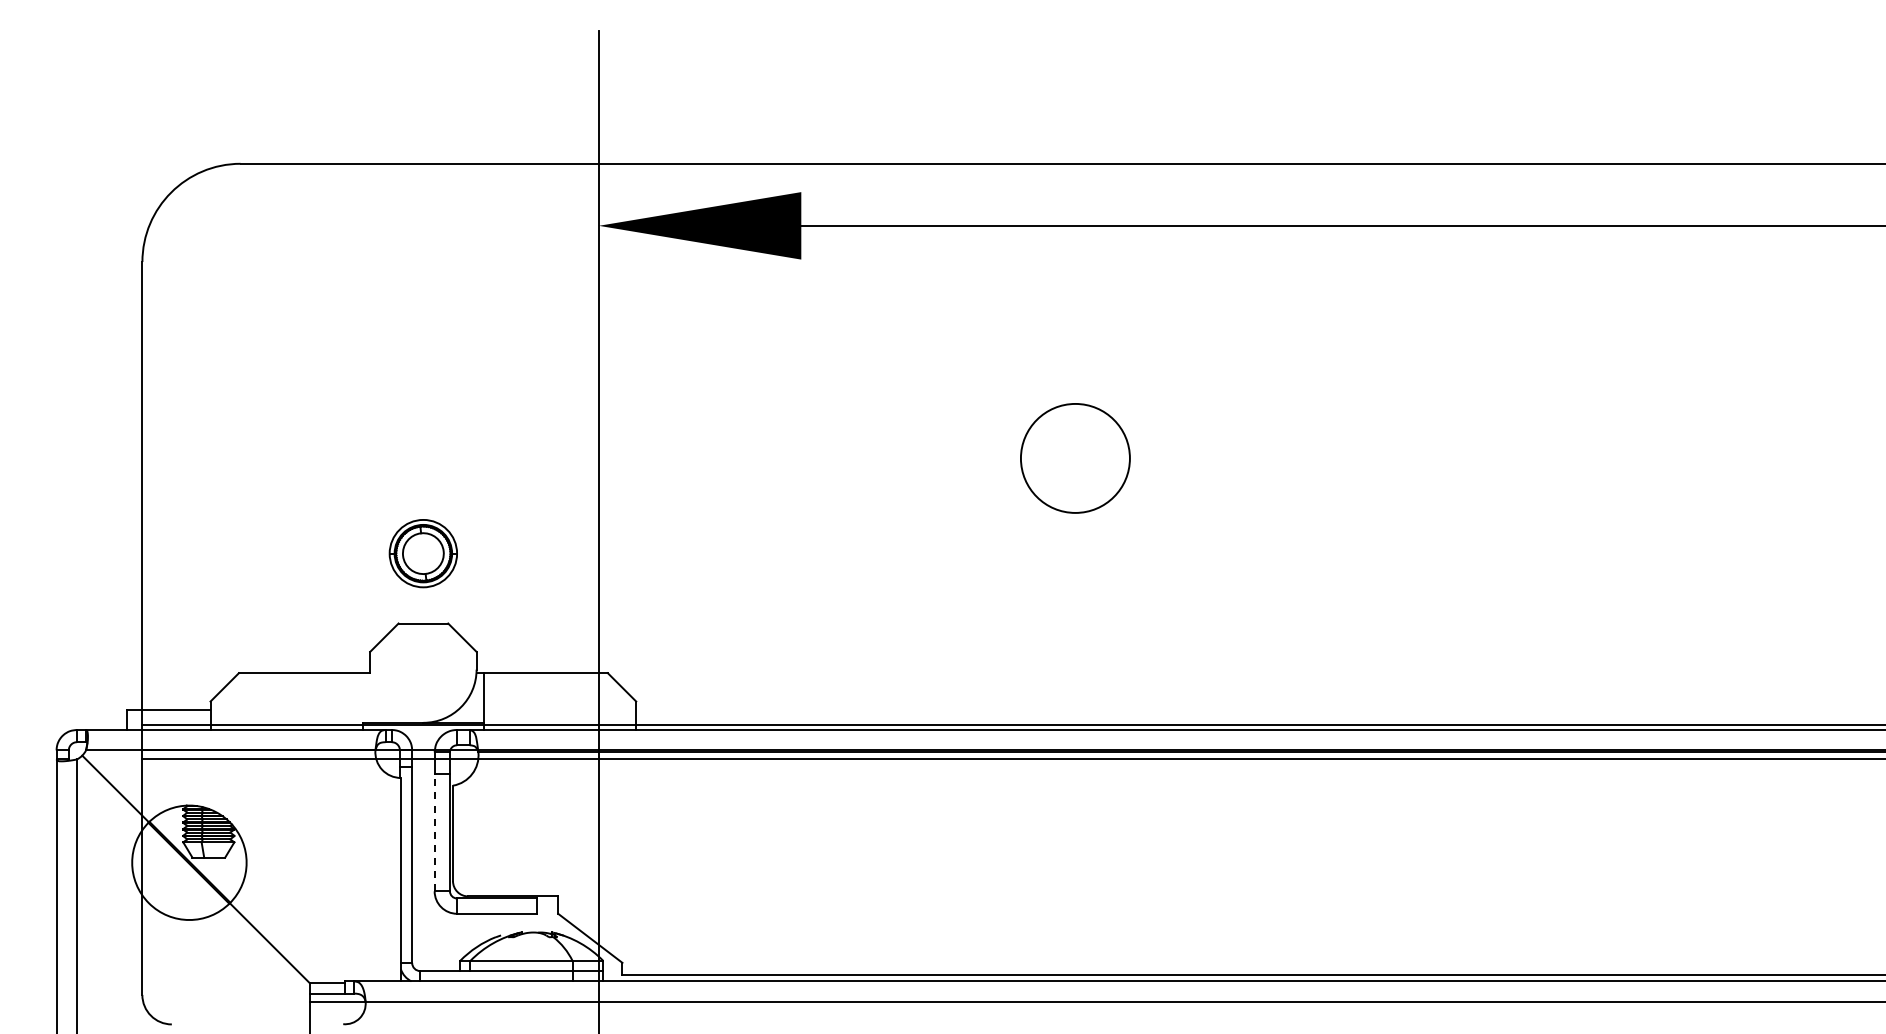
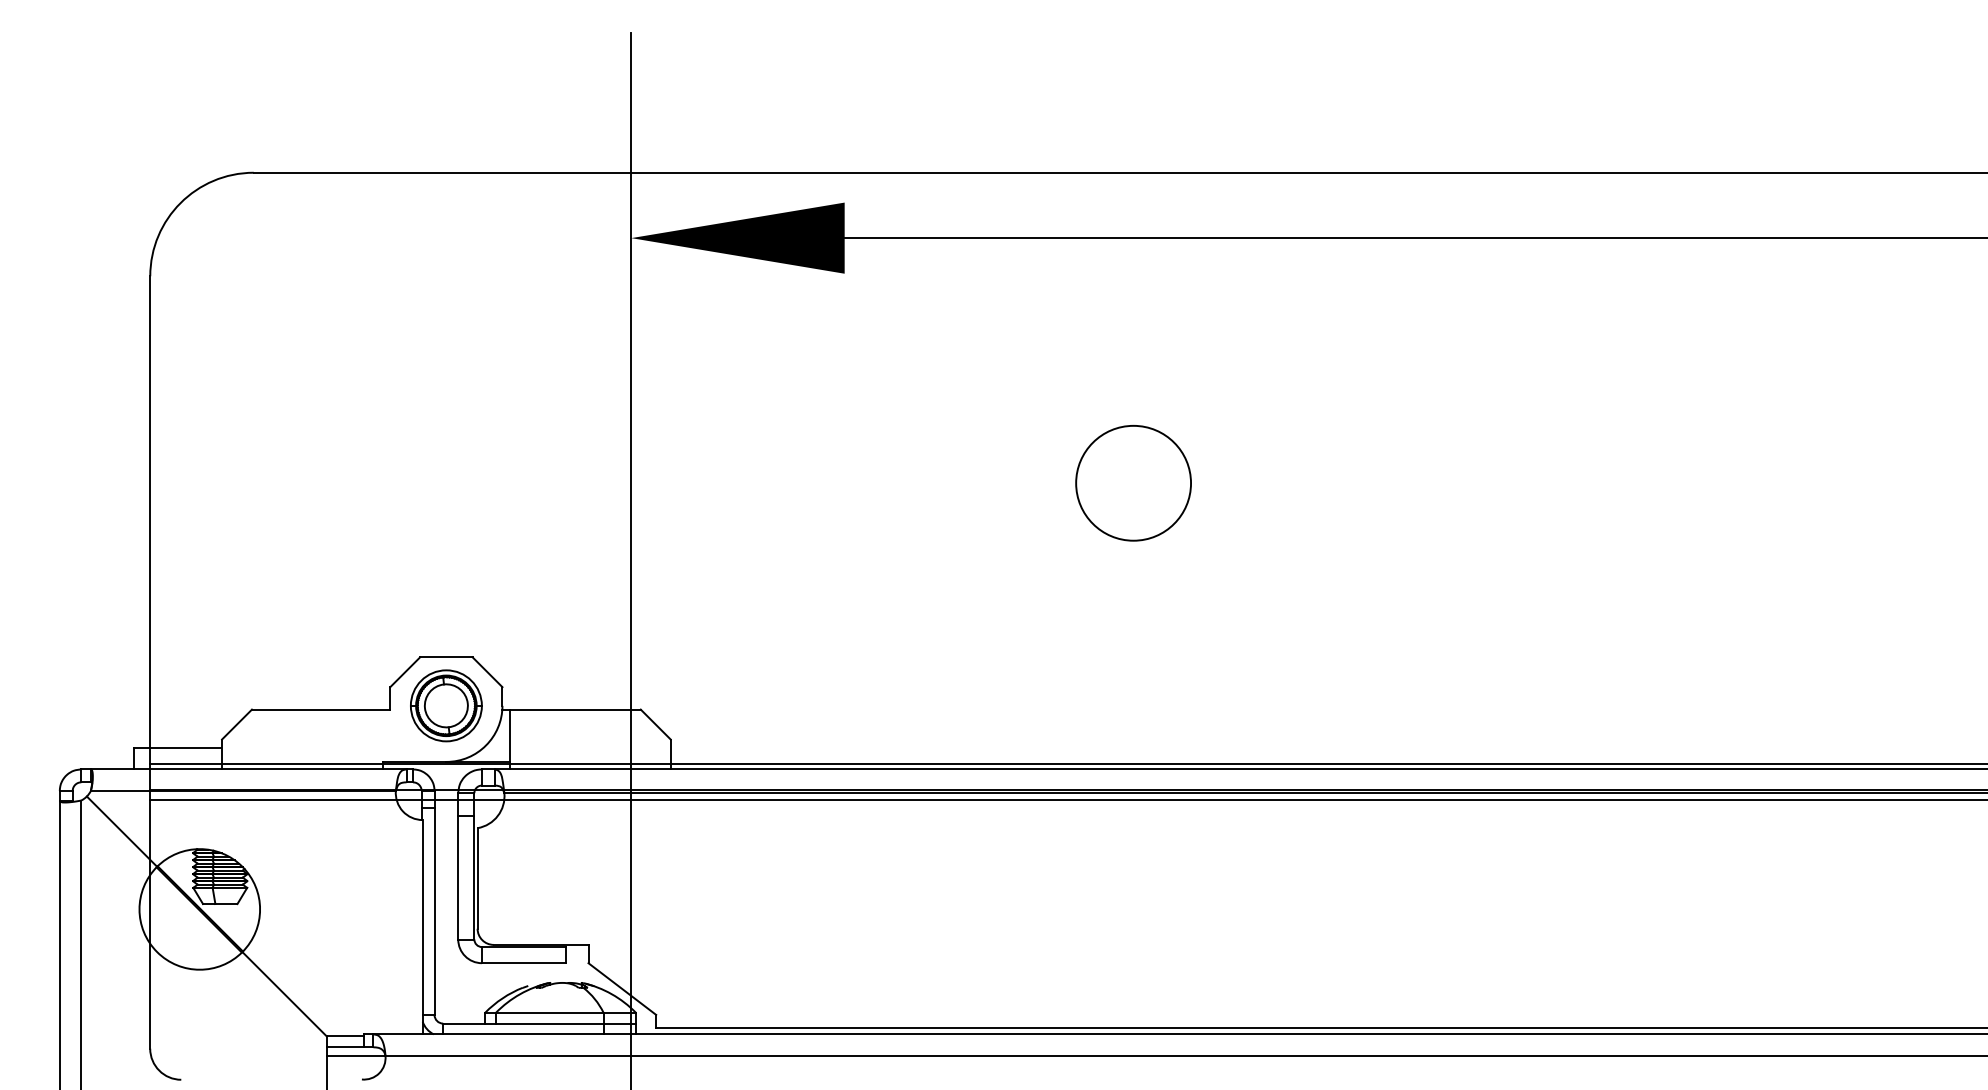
part: (422, 553) -> (445, 705), moved
line: (434, 832) -> (458, 877), dashed -> solid

